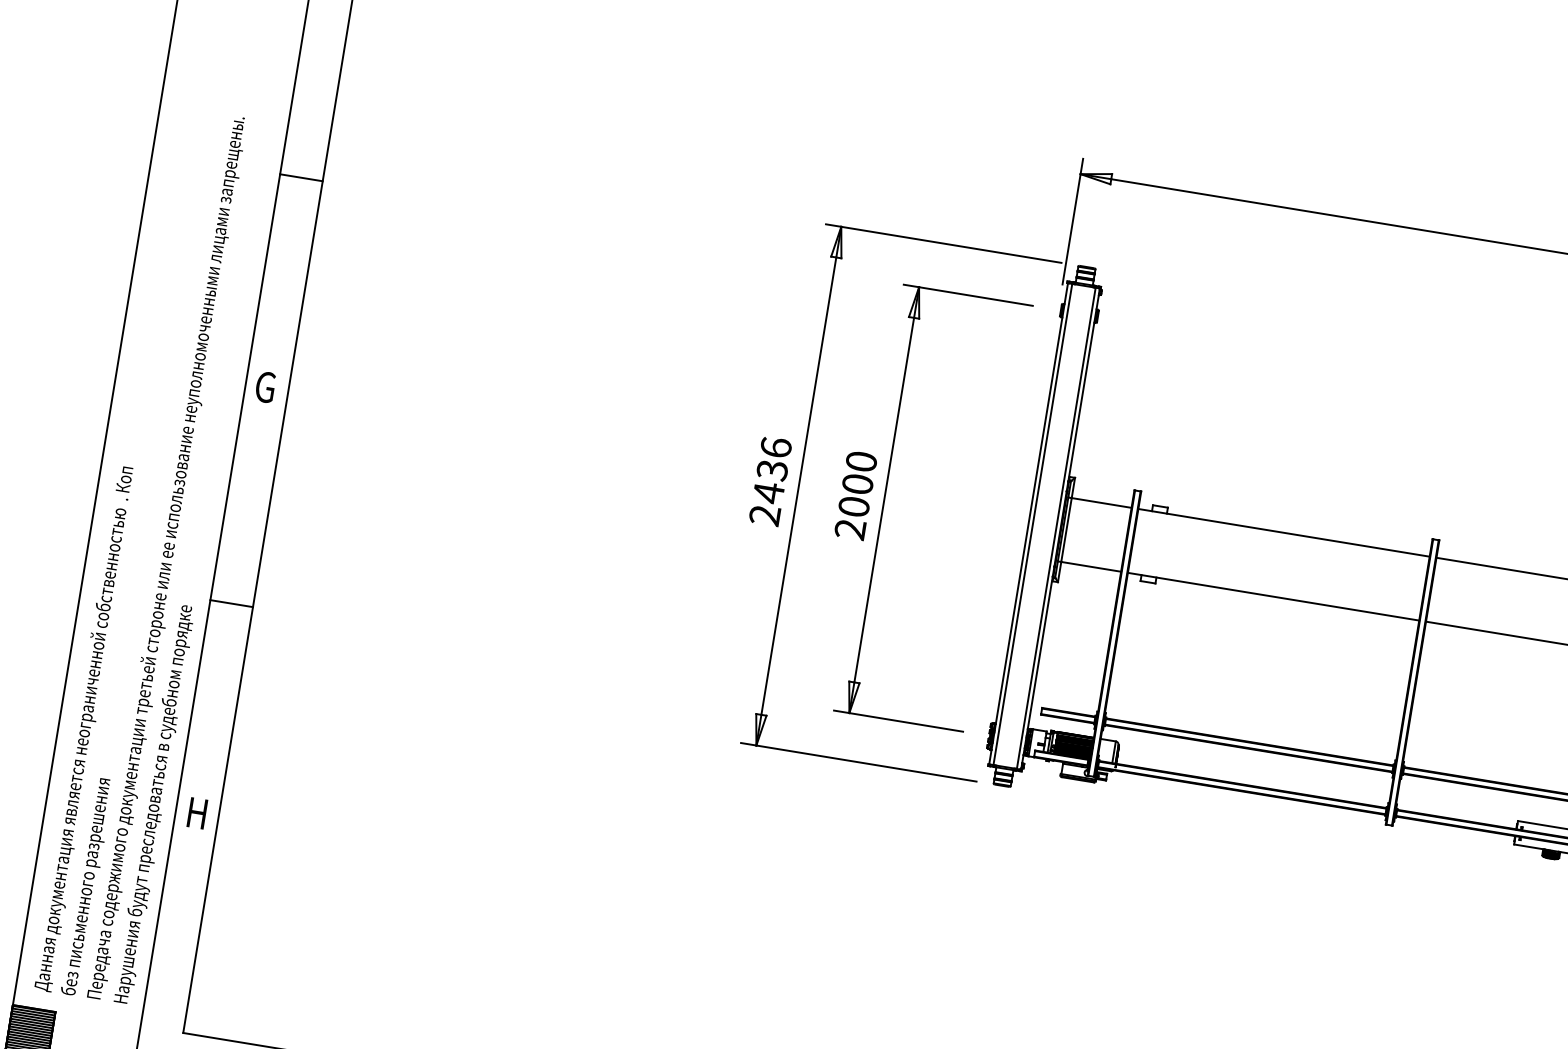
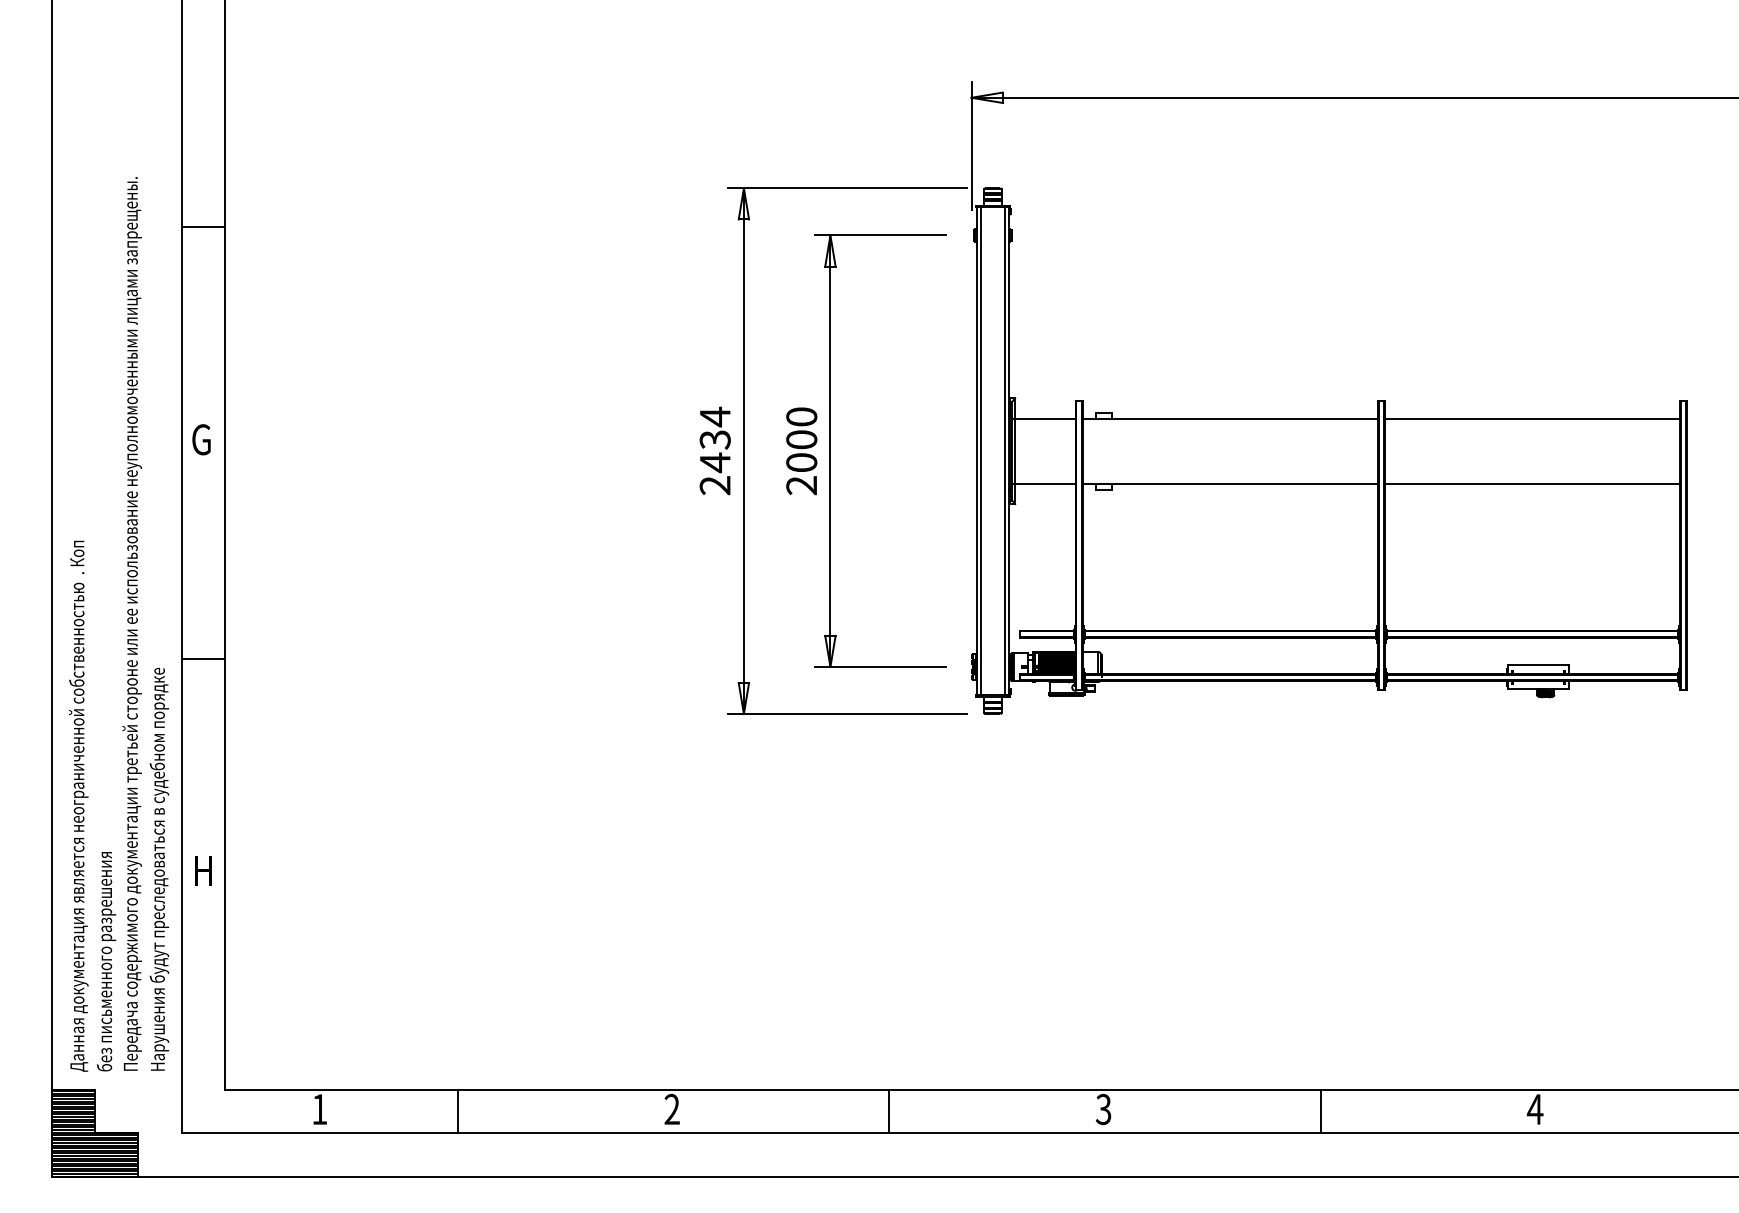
text: (775, 447) -> (714, 416), 2436 -> 2434

